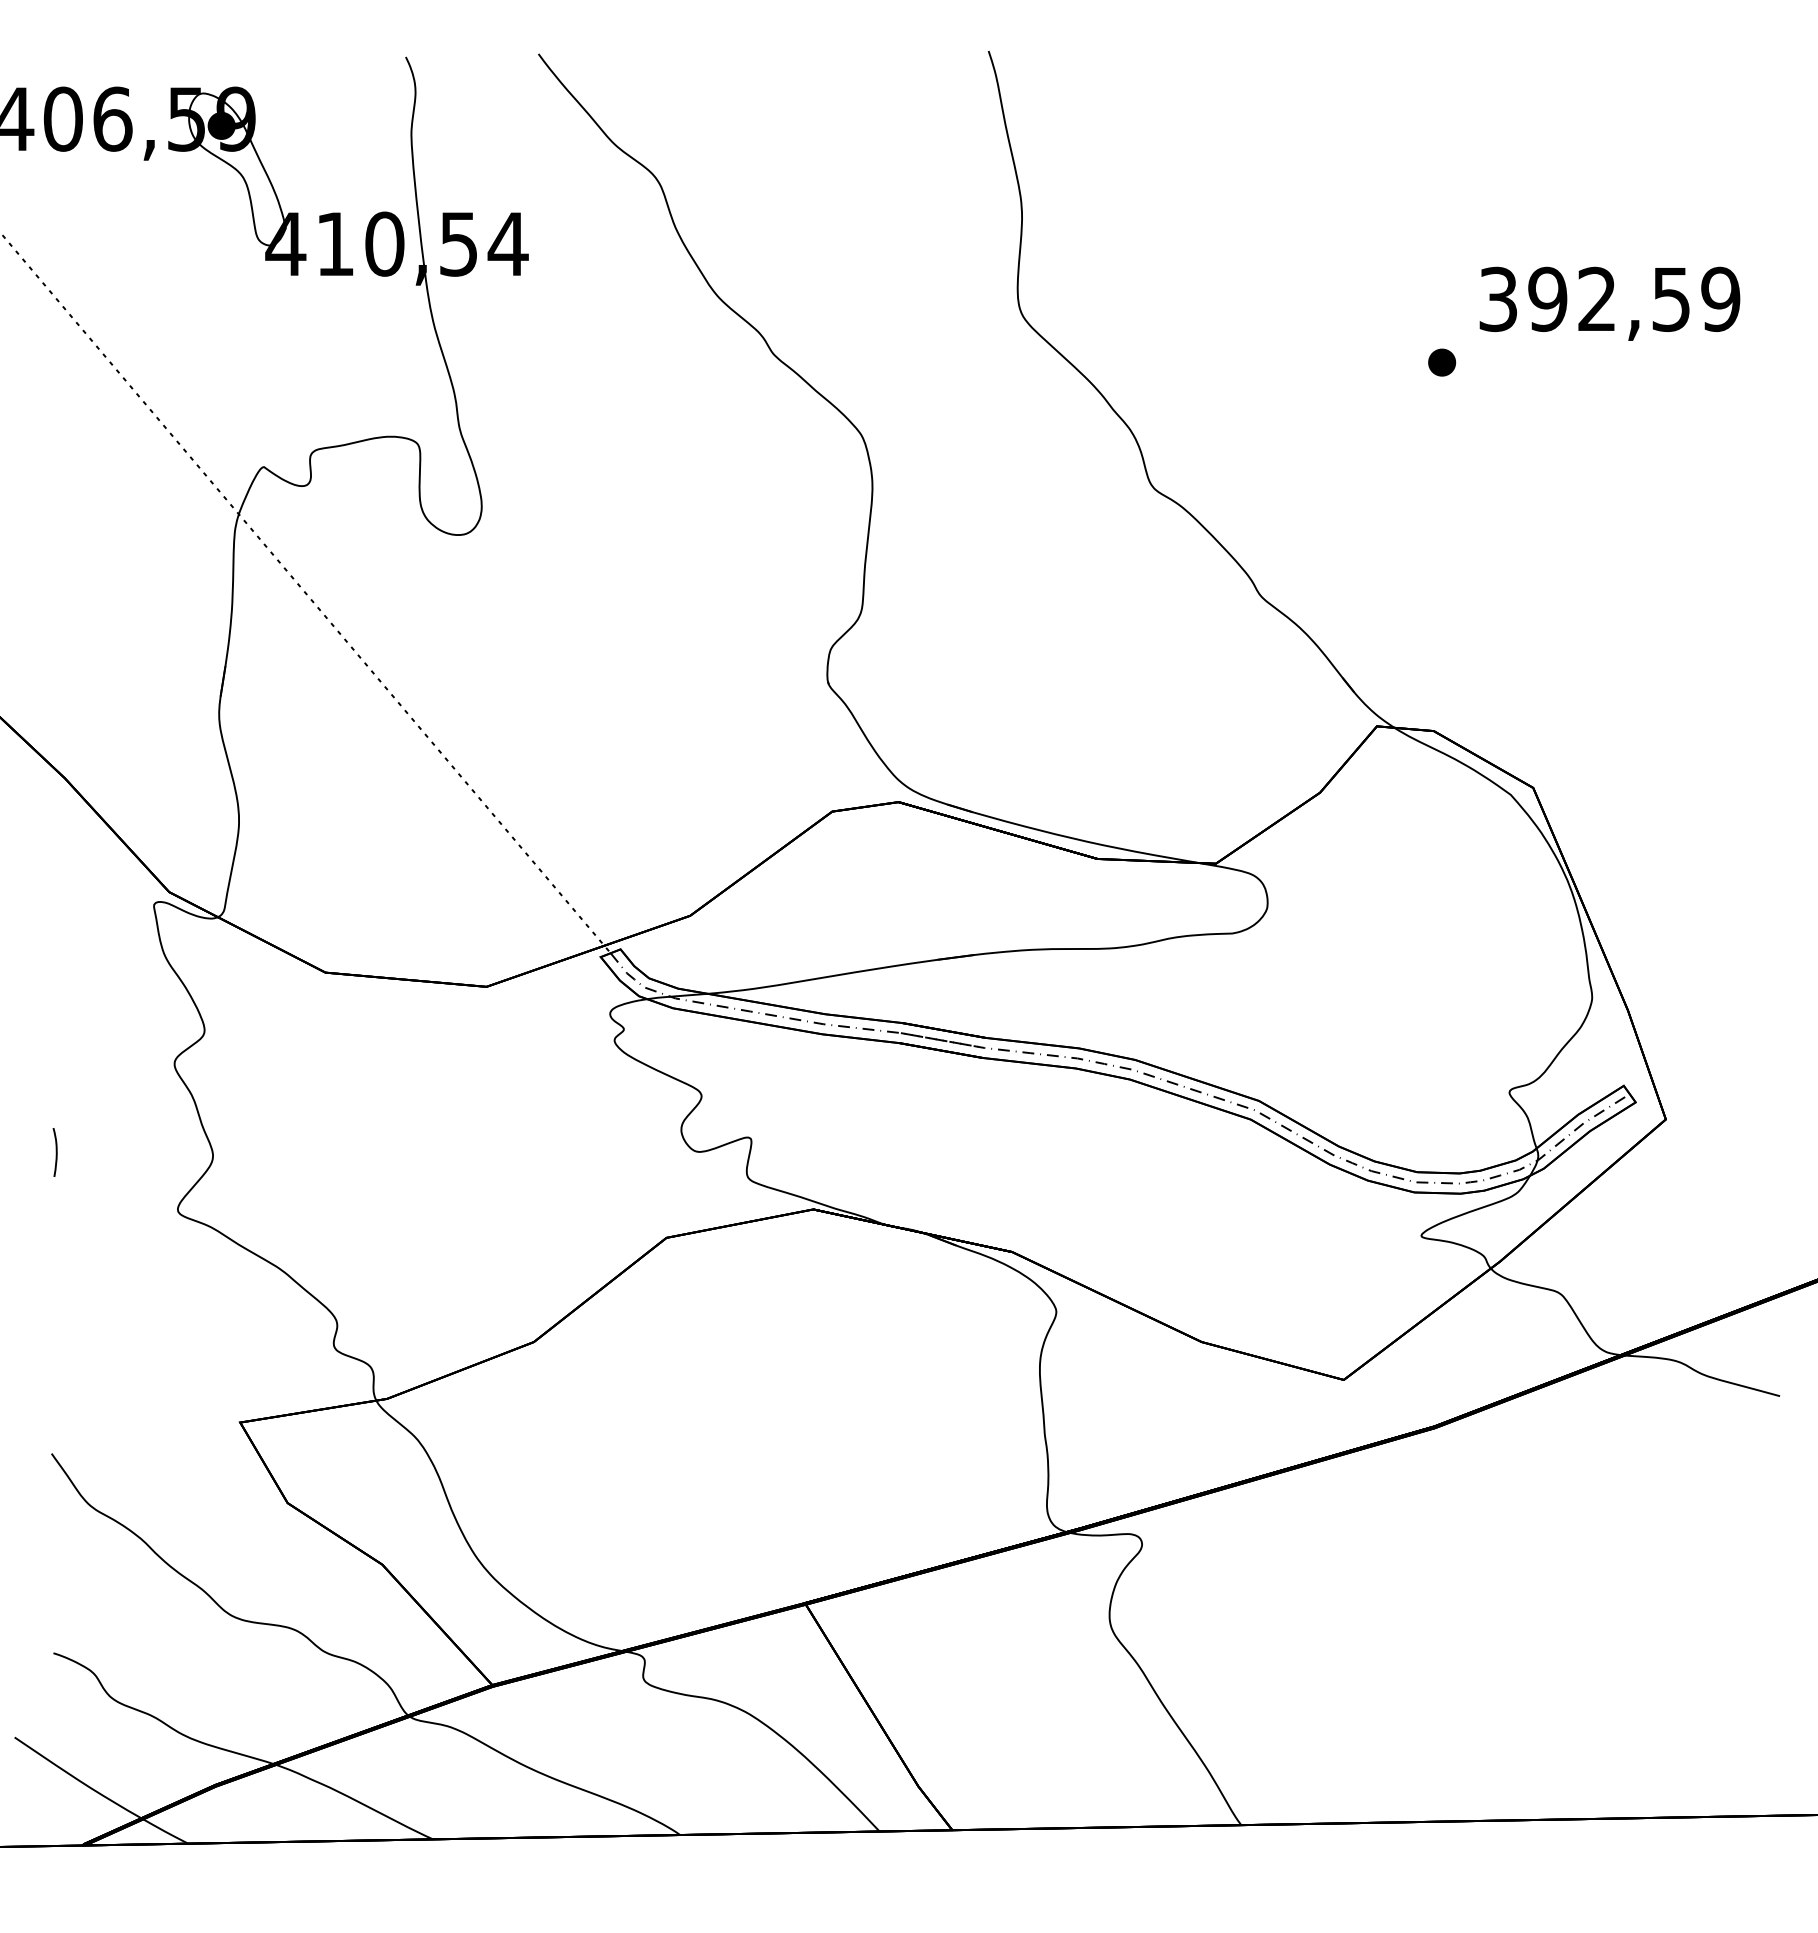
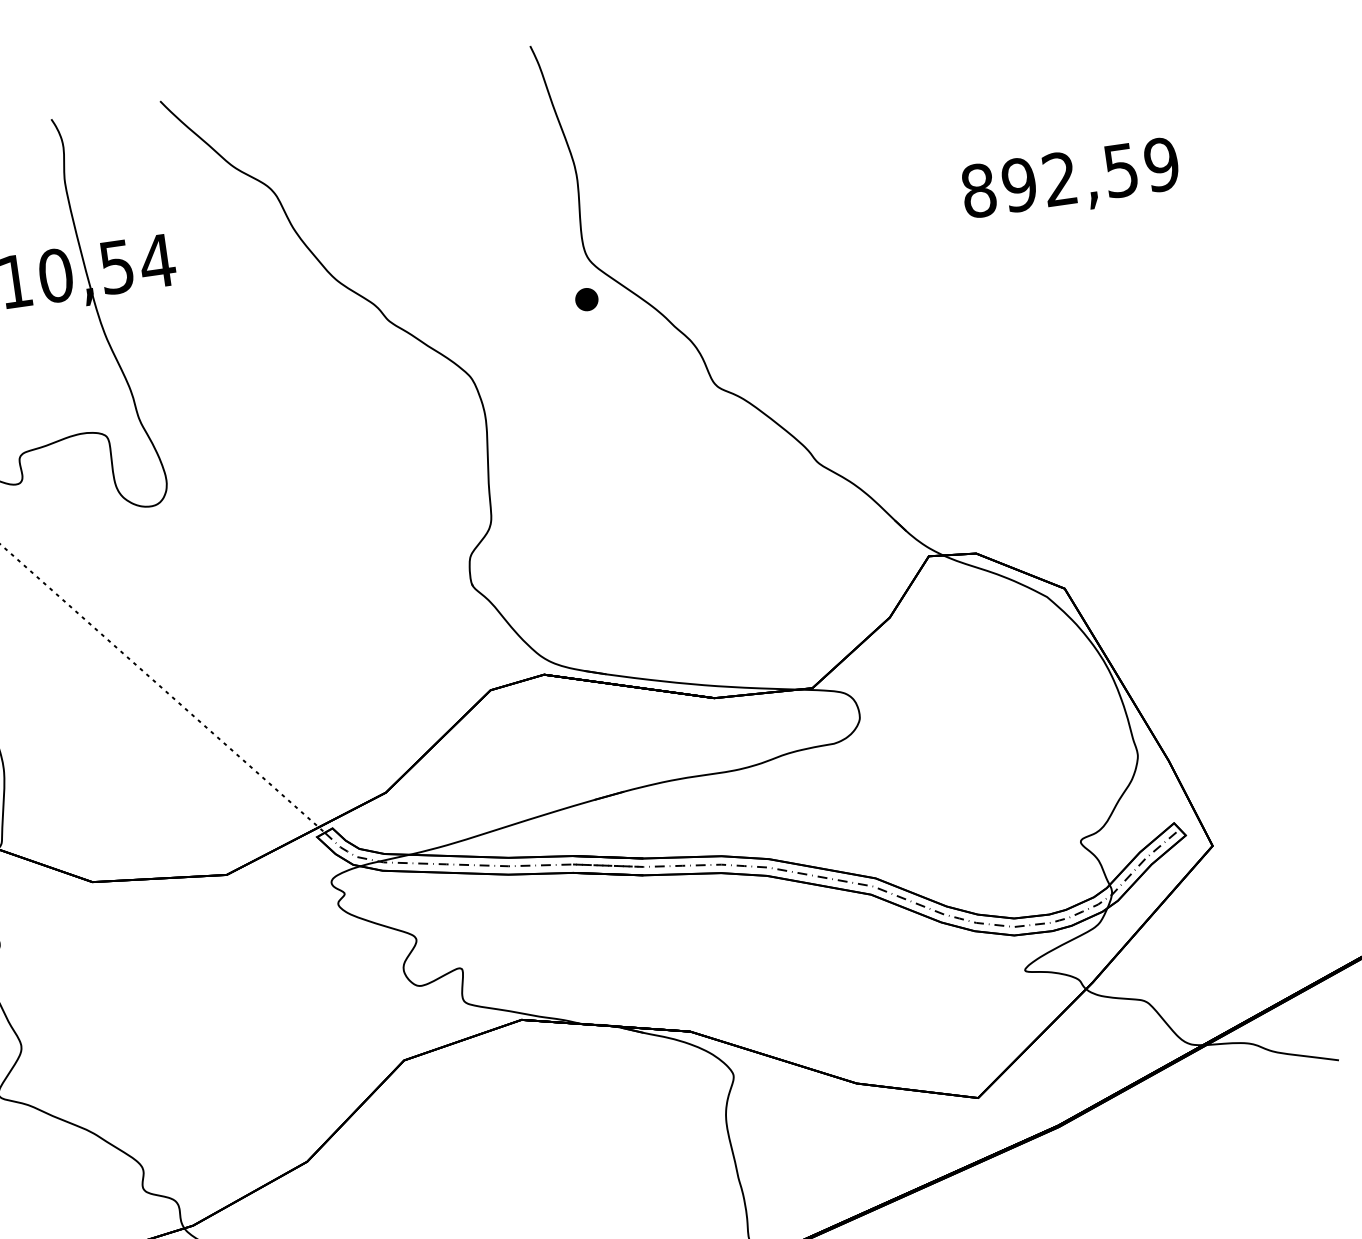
text: (1498, 299) -> (978, 190), 392,59 -> 892,59
part: (1442, 362) -> (587, 299), moved

